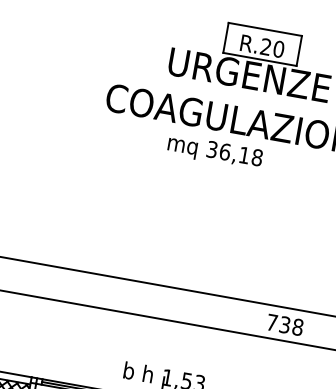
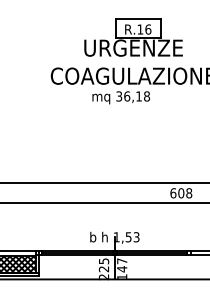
text: (272, 48) -> (144, 29), R.20 -> R.16
text: (278, 324) -> (177, 193), 738 -> 608

